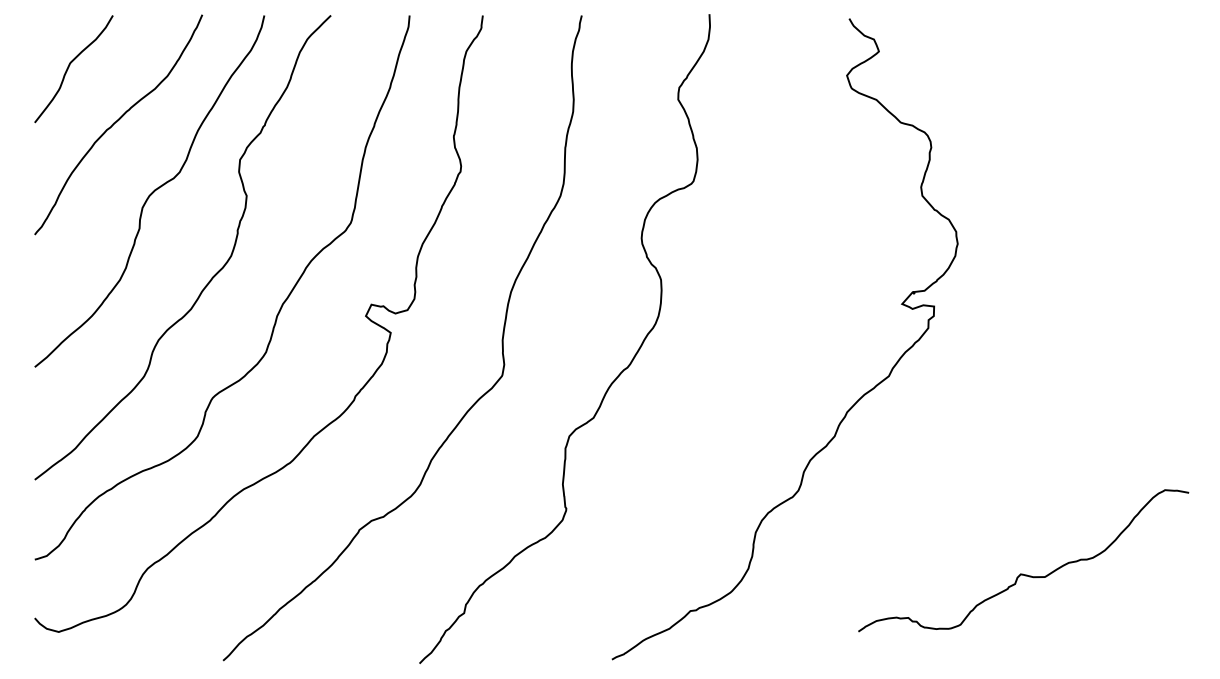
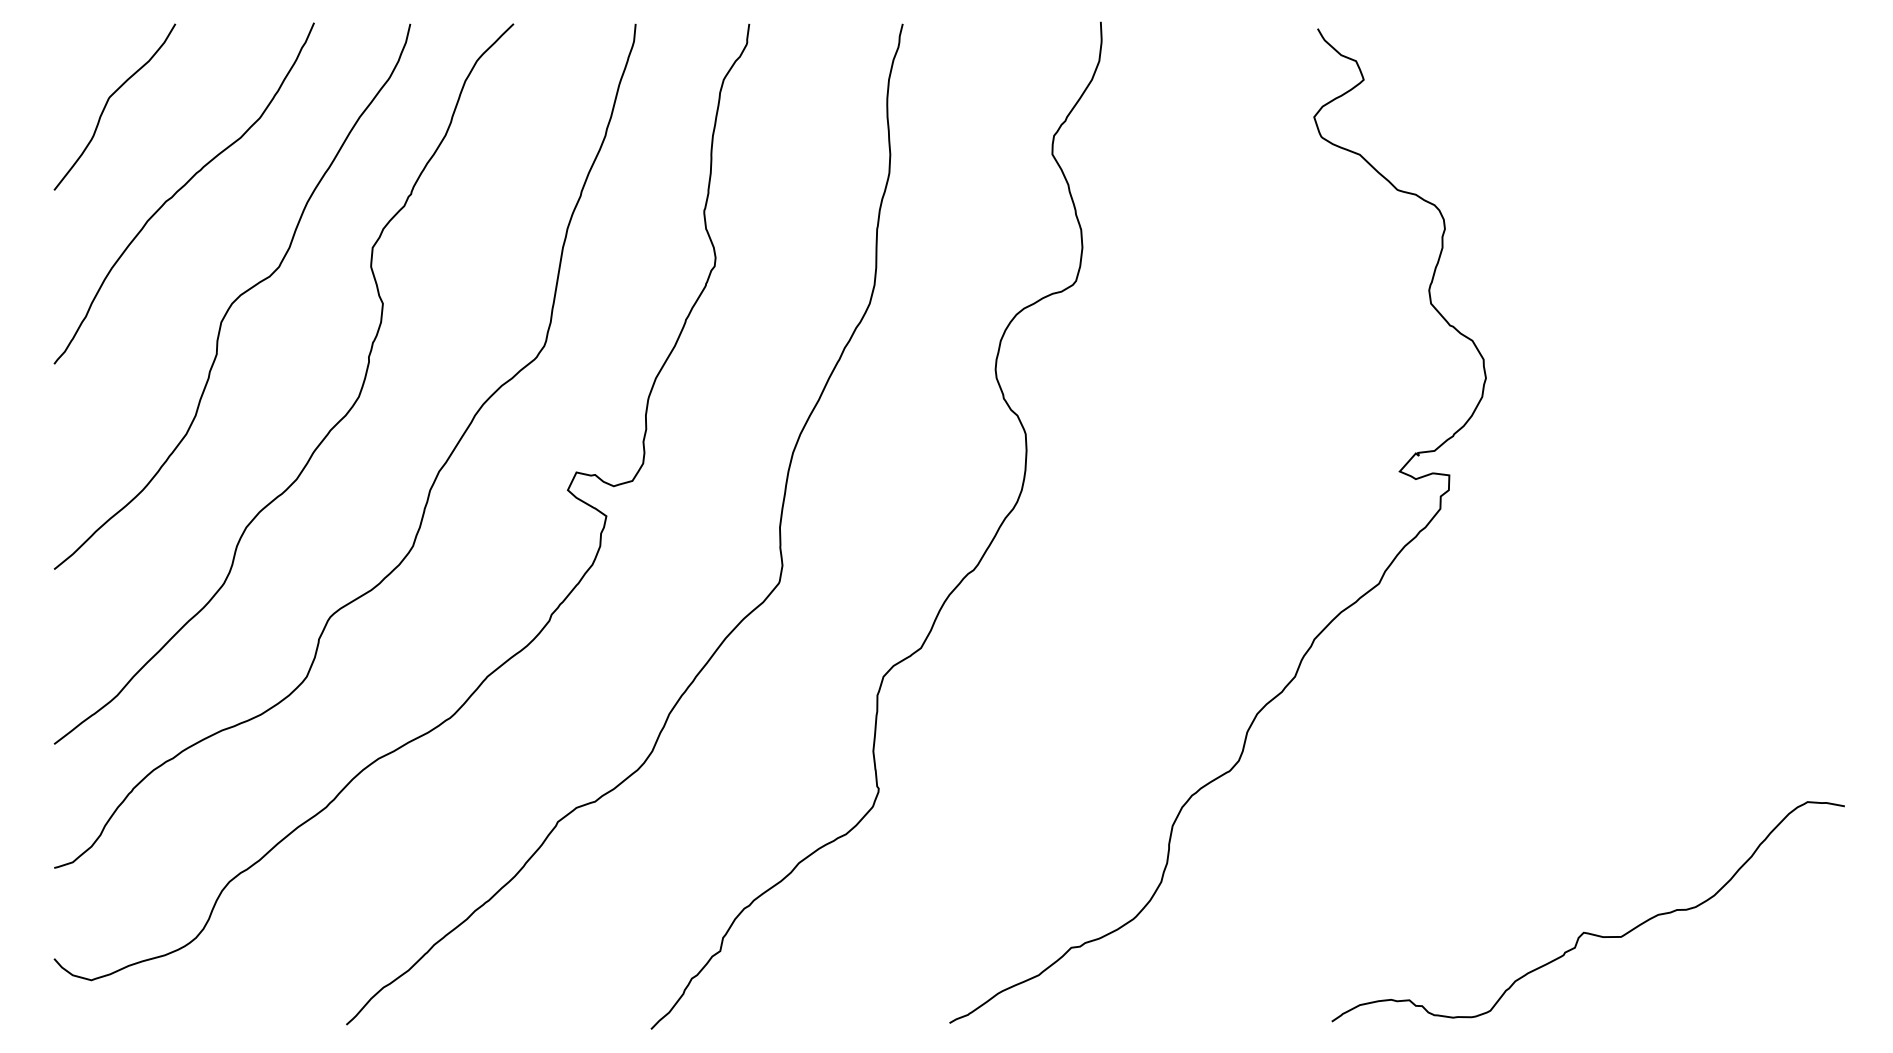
curve: (1023, 573) -> (1587, 931), moved

